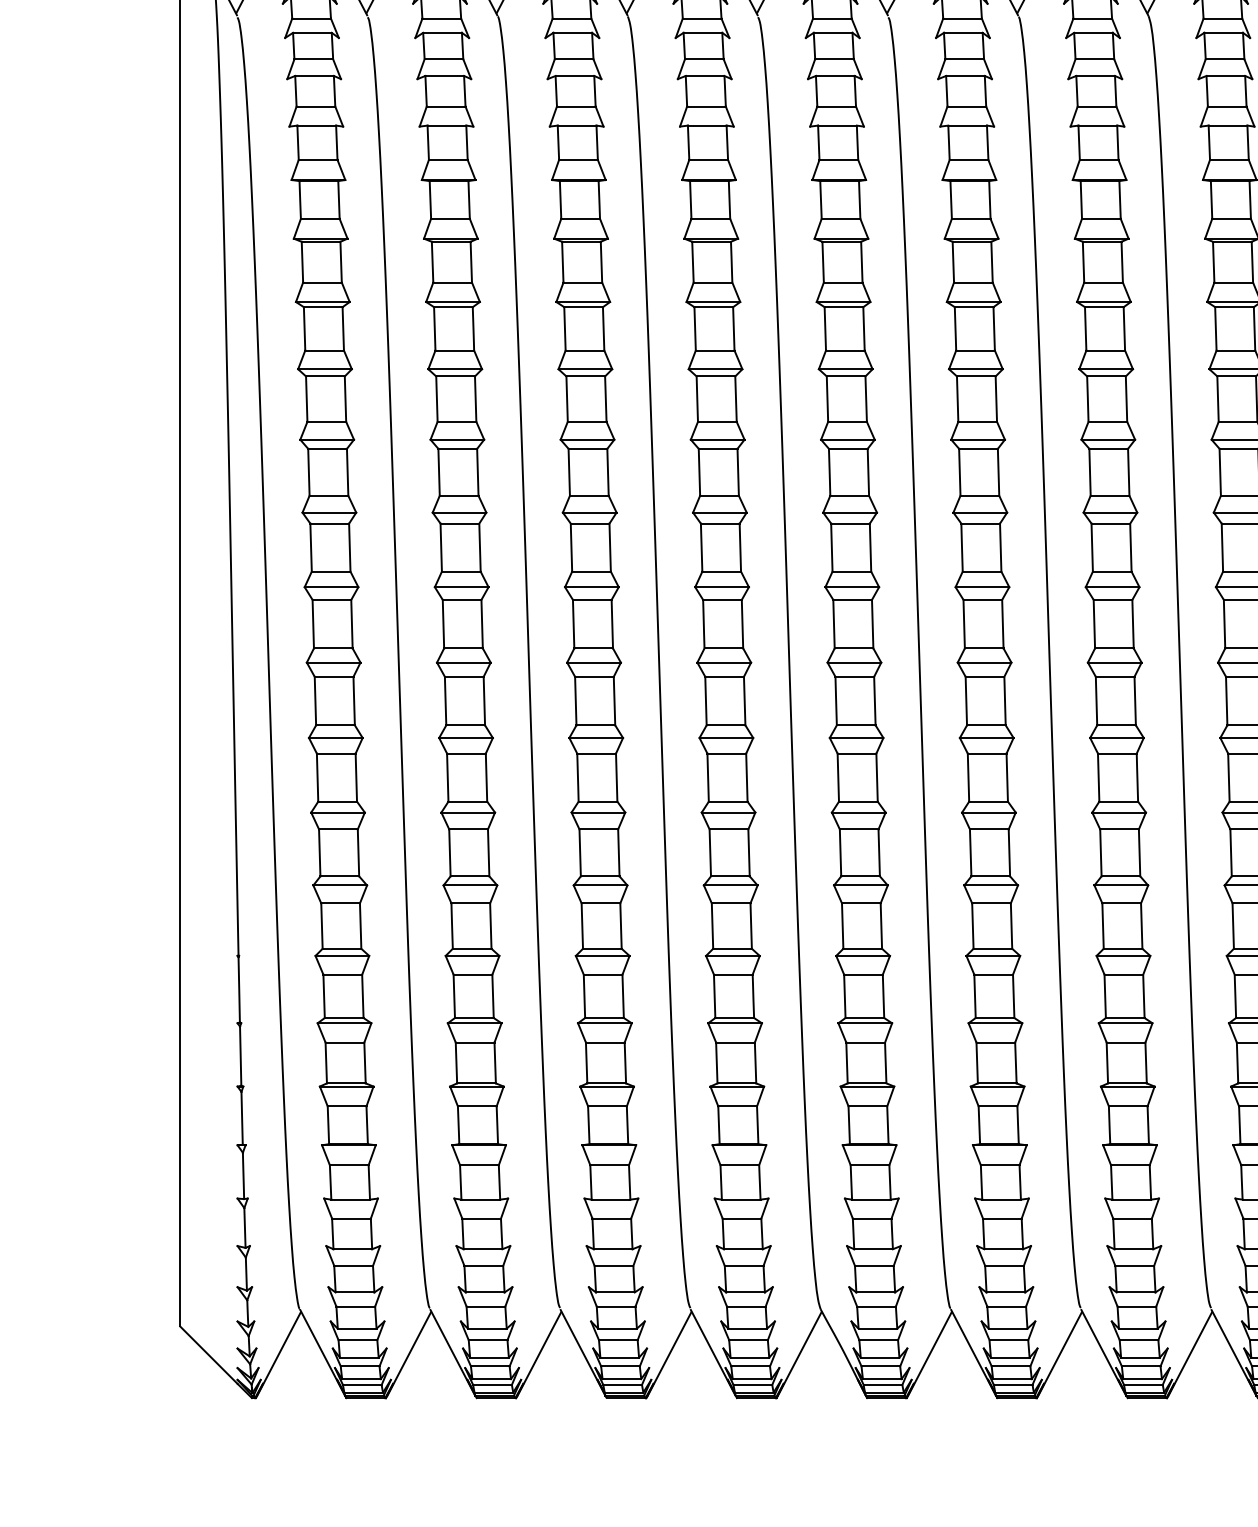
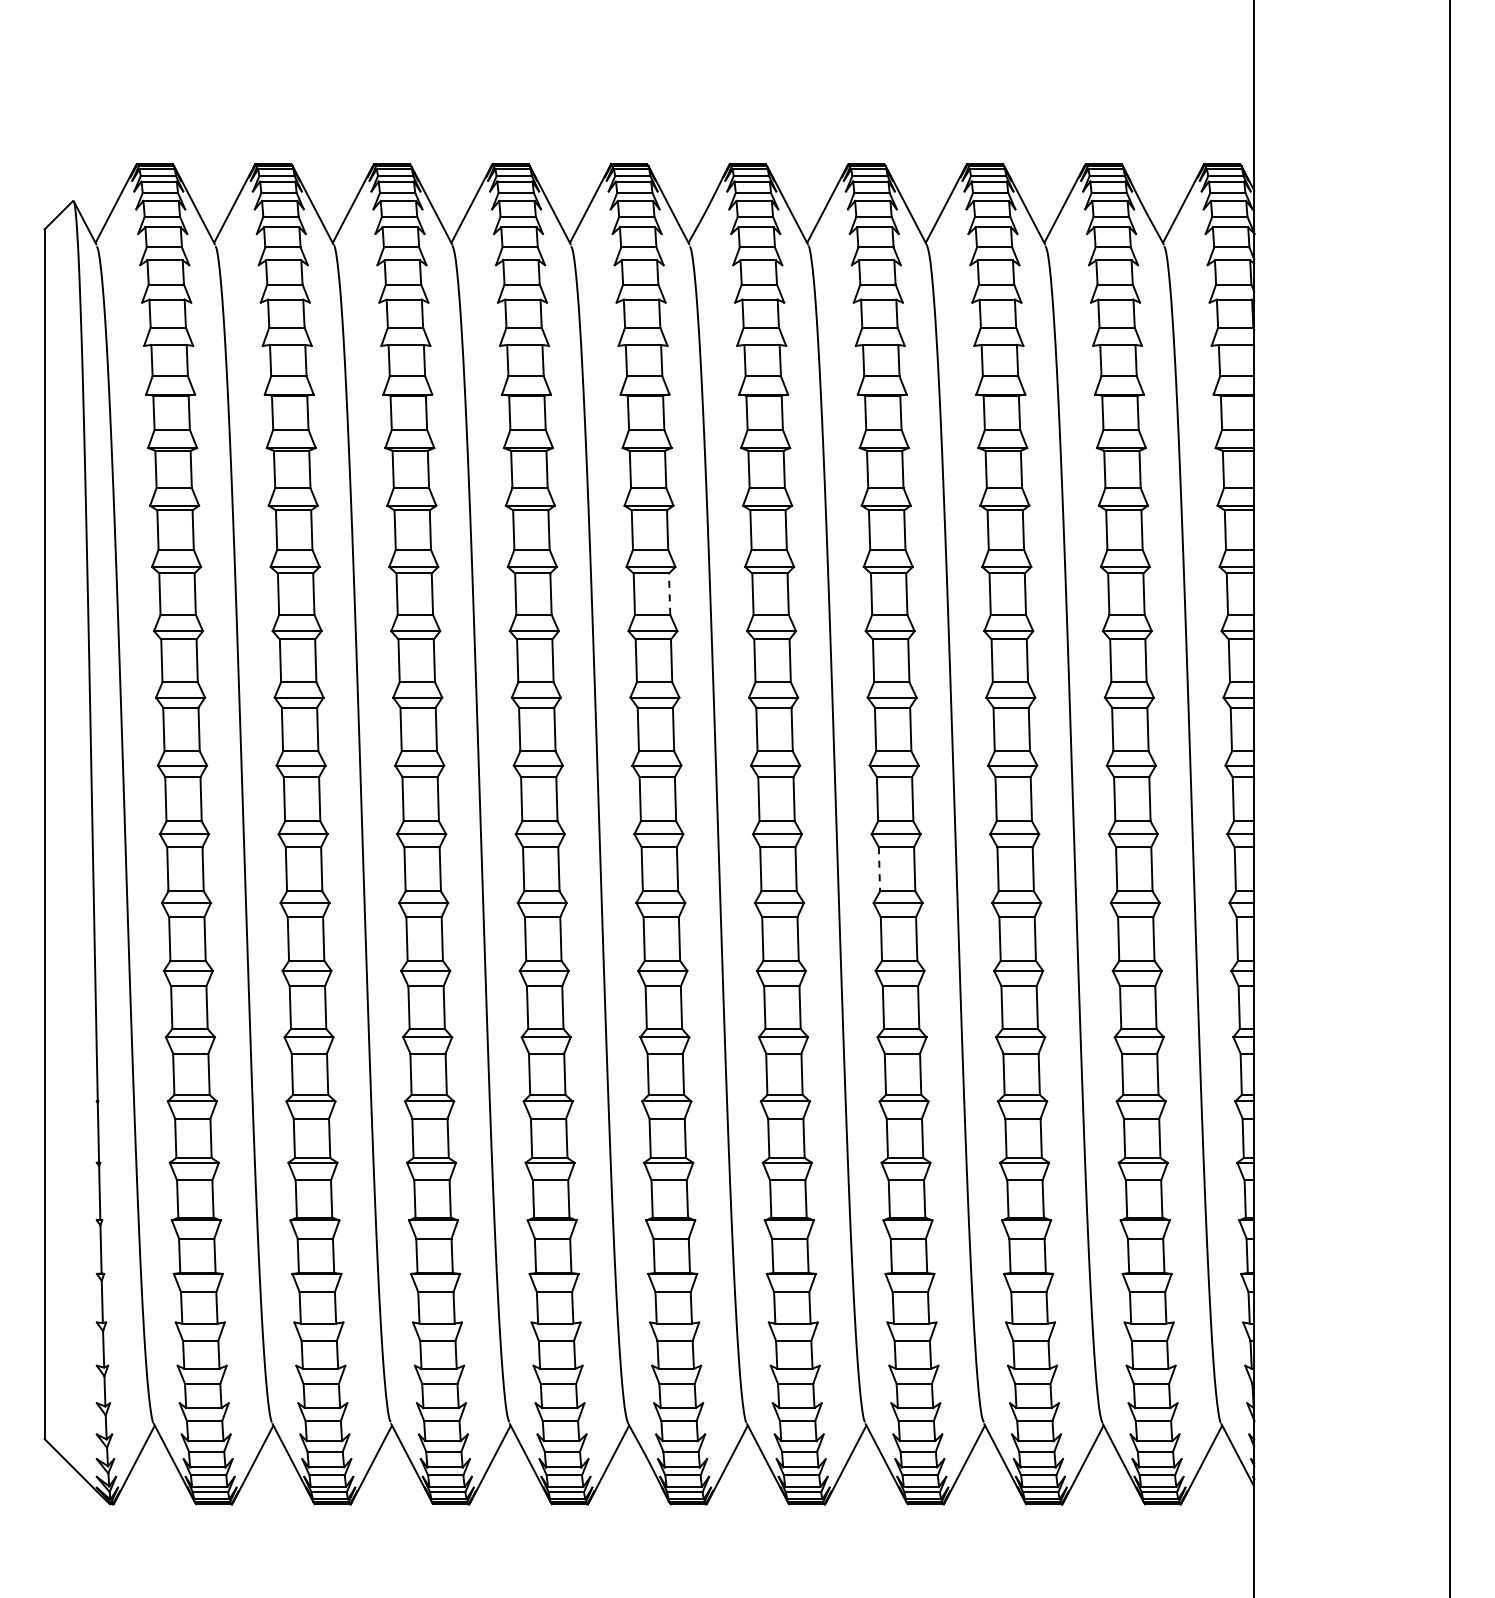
line: (866, 399) -> (669, 594), solid -> dashed
line: (1096, 701) -> (879, 869), solid -> dashed

